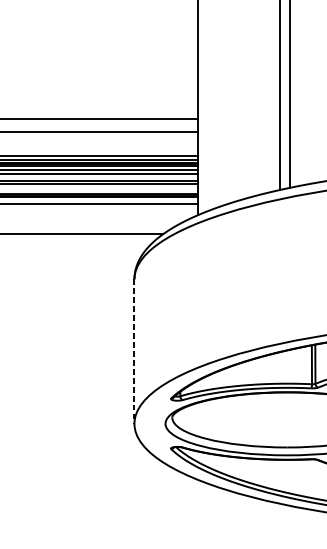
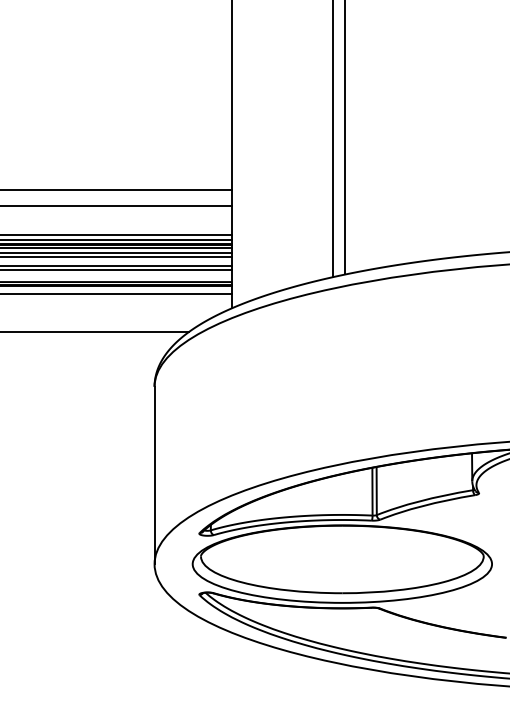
line: (134, 351) -> (154, 475), dashed -> solid

